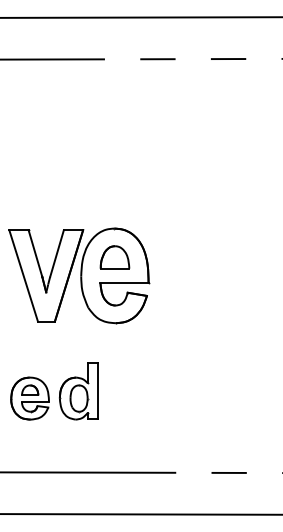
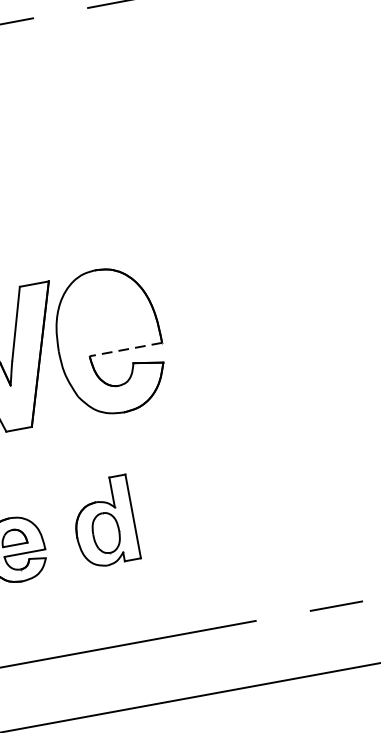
part: (114, 257) -> (103, 313), removed
line: (124, 283) -> (125, 350), solid -> dashed
part: (78, 391) -> (103, 522), moved

